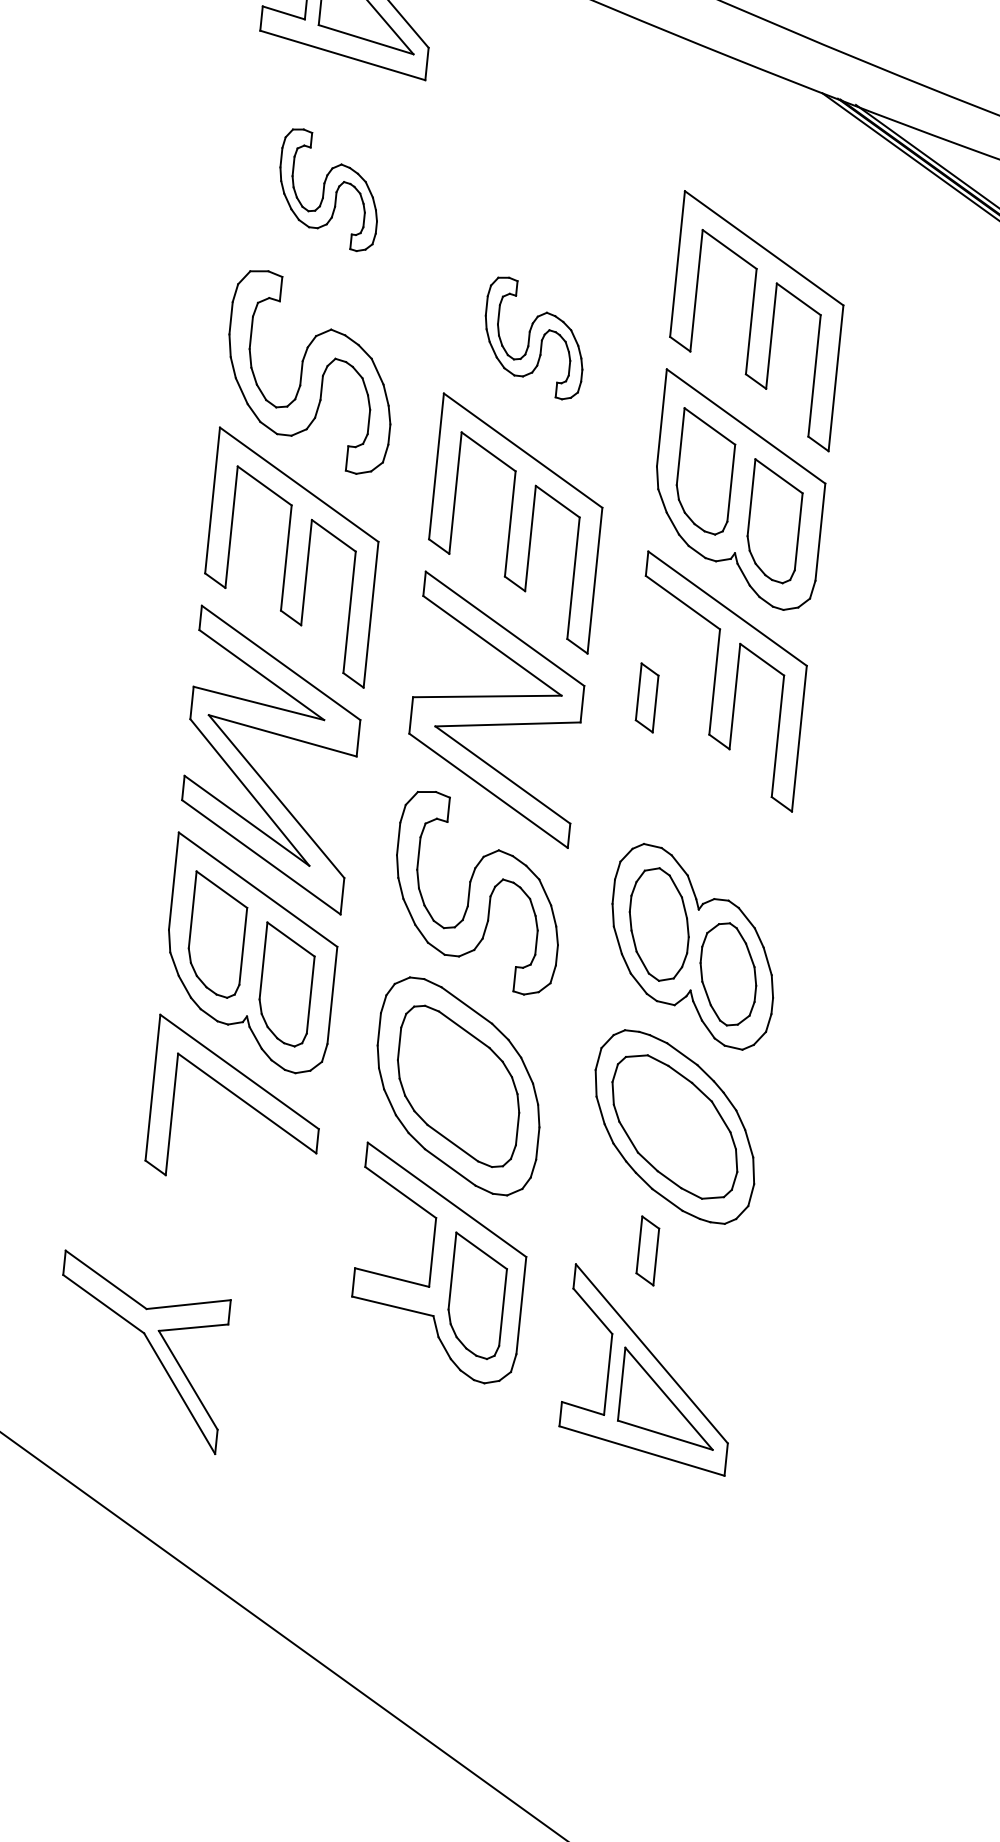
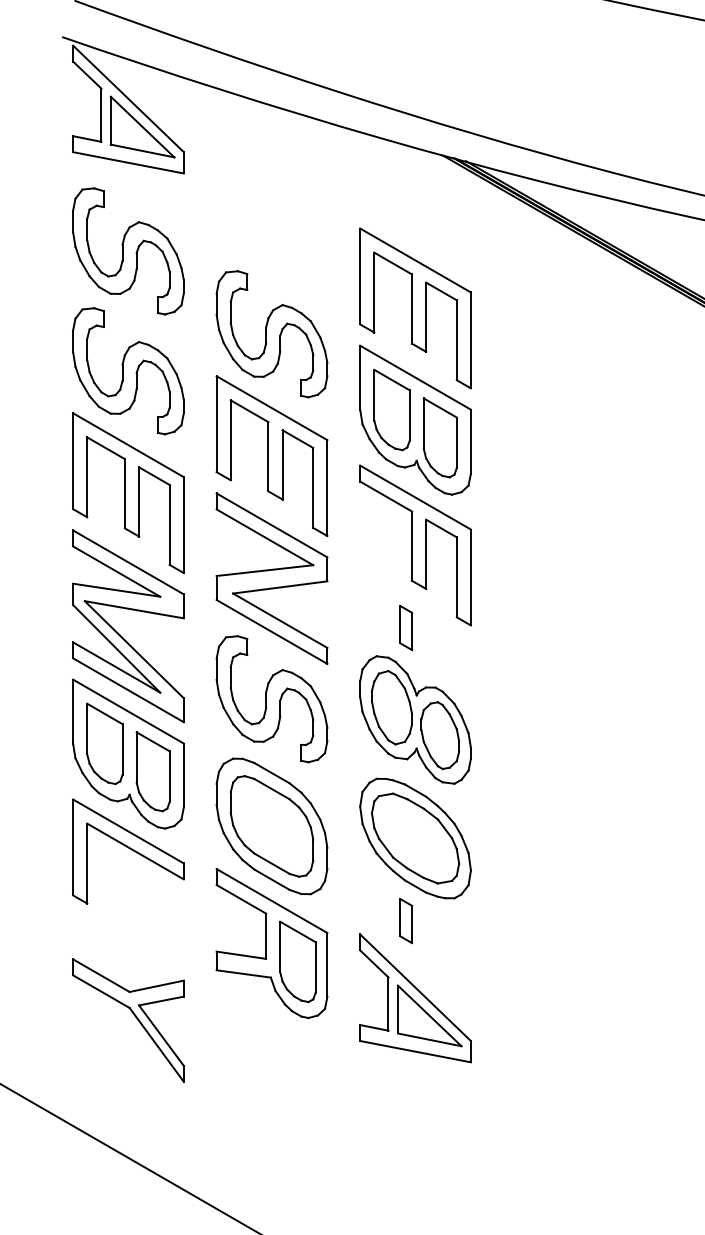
part: (329, 190) -> (128, 251), size x1.67
part: (533, 338) -> (271, 334), size x1.67
part: (647, 698) -> (406, 628), moved
part: (150, 1347) -> (134, 1016), moved

